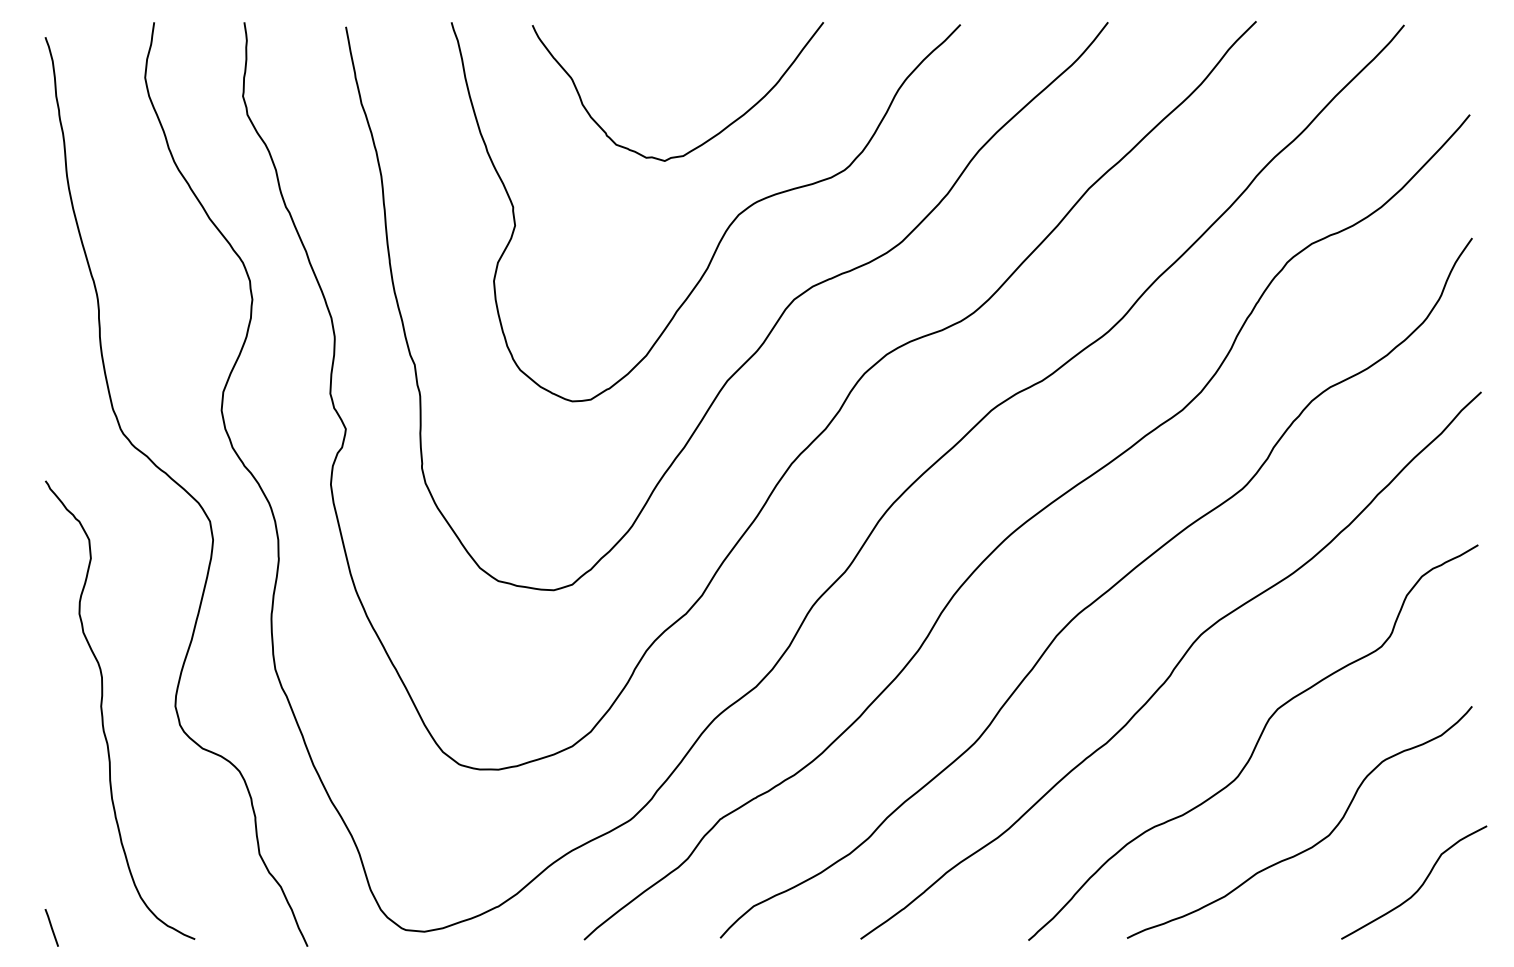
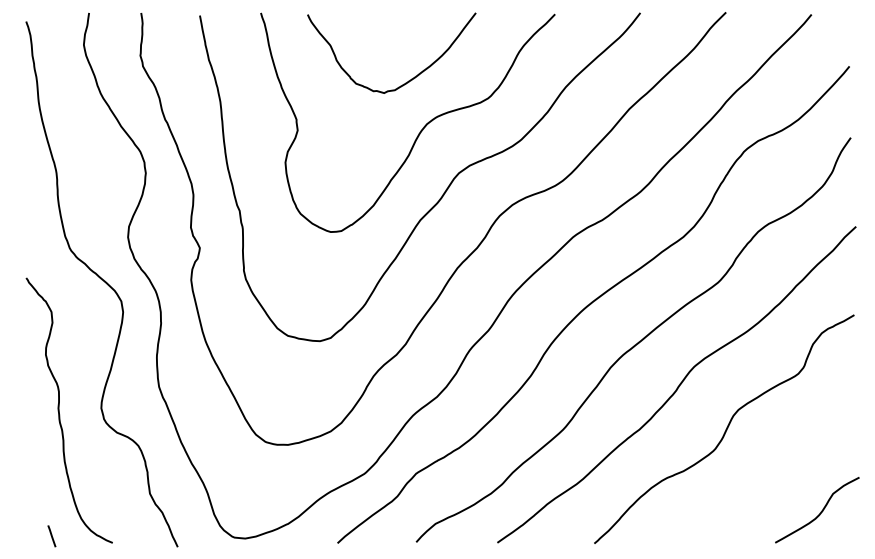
curve: (1314, 843) -> (759, 487), removed
line: (51, 928) -> (51, 536), moved

